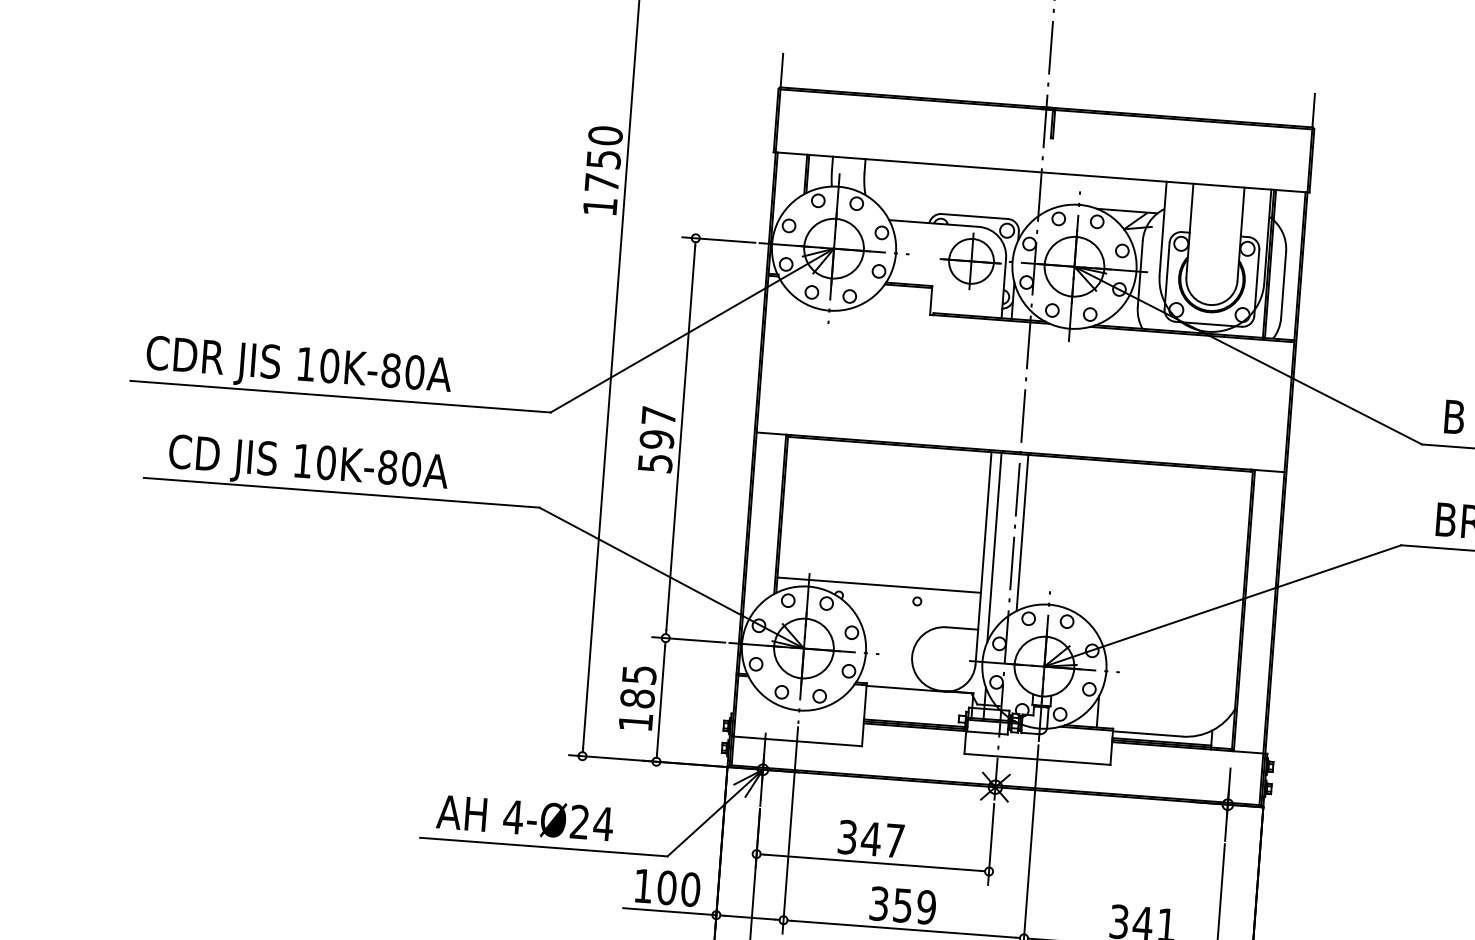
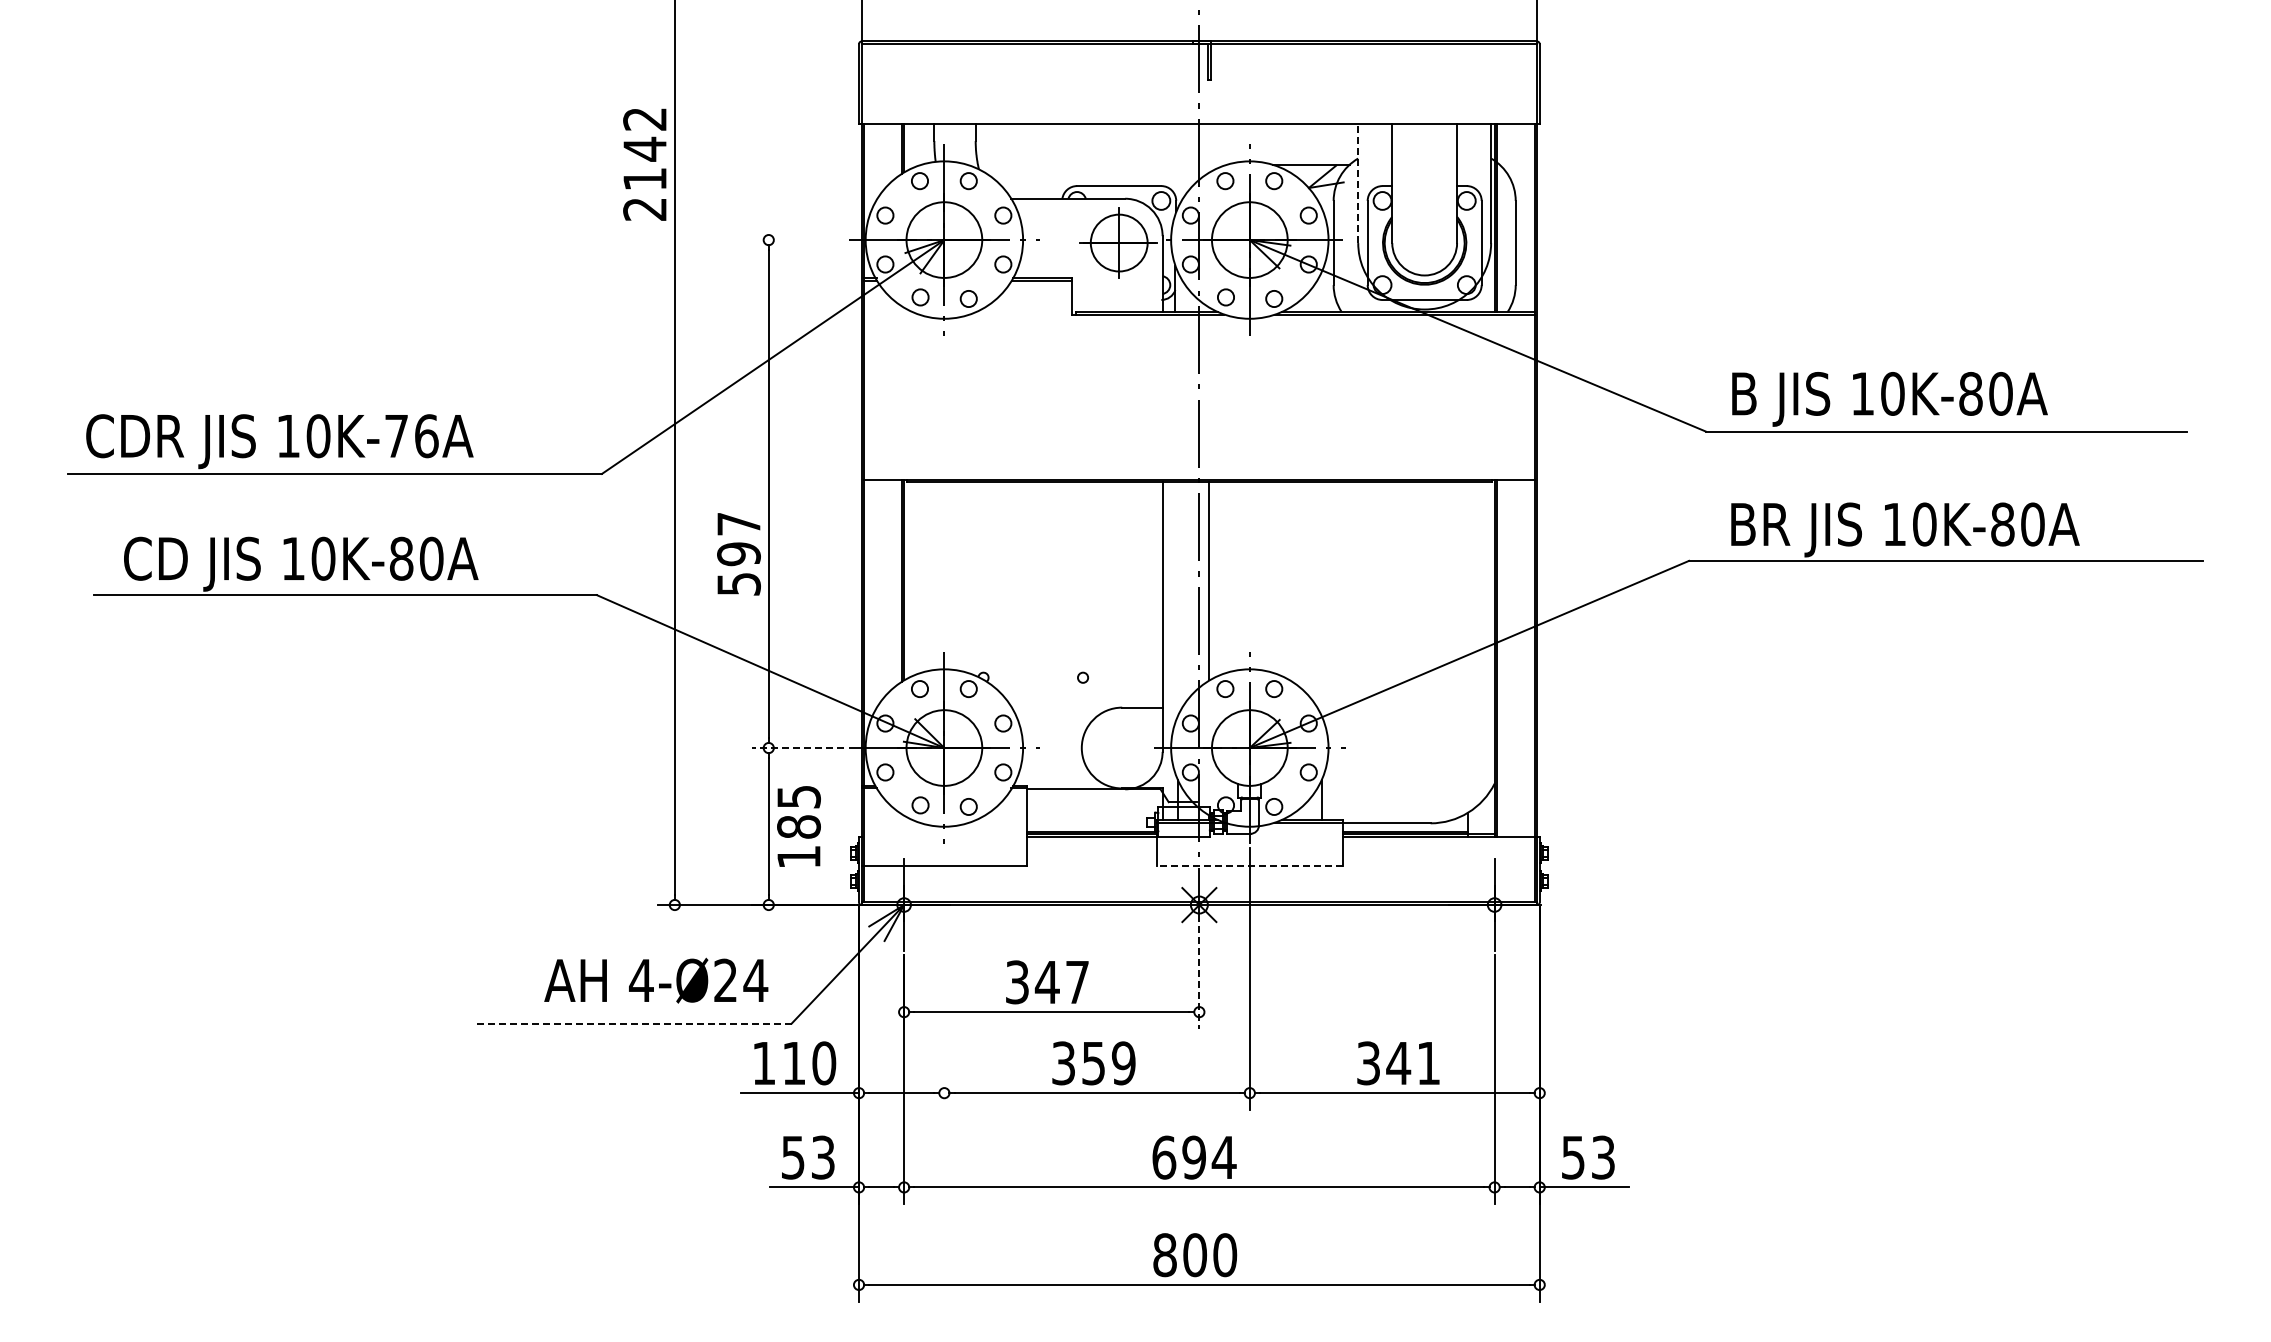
text: (603, 170) -> (645, 163), 1750 -> 2142
line: (1163, 228) -> (1358, 183), solid -> dashed
line: (718, 240) -> (797, 240), removed
text: (402, 371) -> (411, 436), 10K-80A -> 10K-76A
text: (656, 439) -> (738, 554), moved
line: (994, 547) -> (1175, 602), removed
line: (878, 584) -> (1032, 660), removed
line: (688, 640) -> (797, 748), solid -> dashed
text: (637, 698) -> (798, 826), moved
line: (1037, 759) -> (1249, 865), solid -> dashed
text: (525, 817) -> (656, 980), moved
line: (790, 830) -> (944, 979), removed
line: (991, 845) -> (1199, 978), solid -> dashed
line: (544, 847) -> (635, 1023), solid -> dashed
text: (667, 888) -> (794, 1063), 100 -> 110

